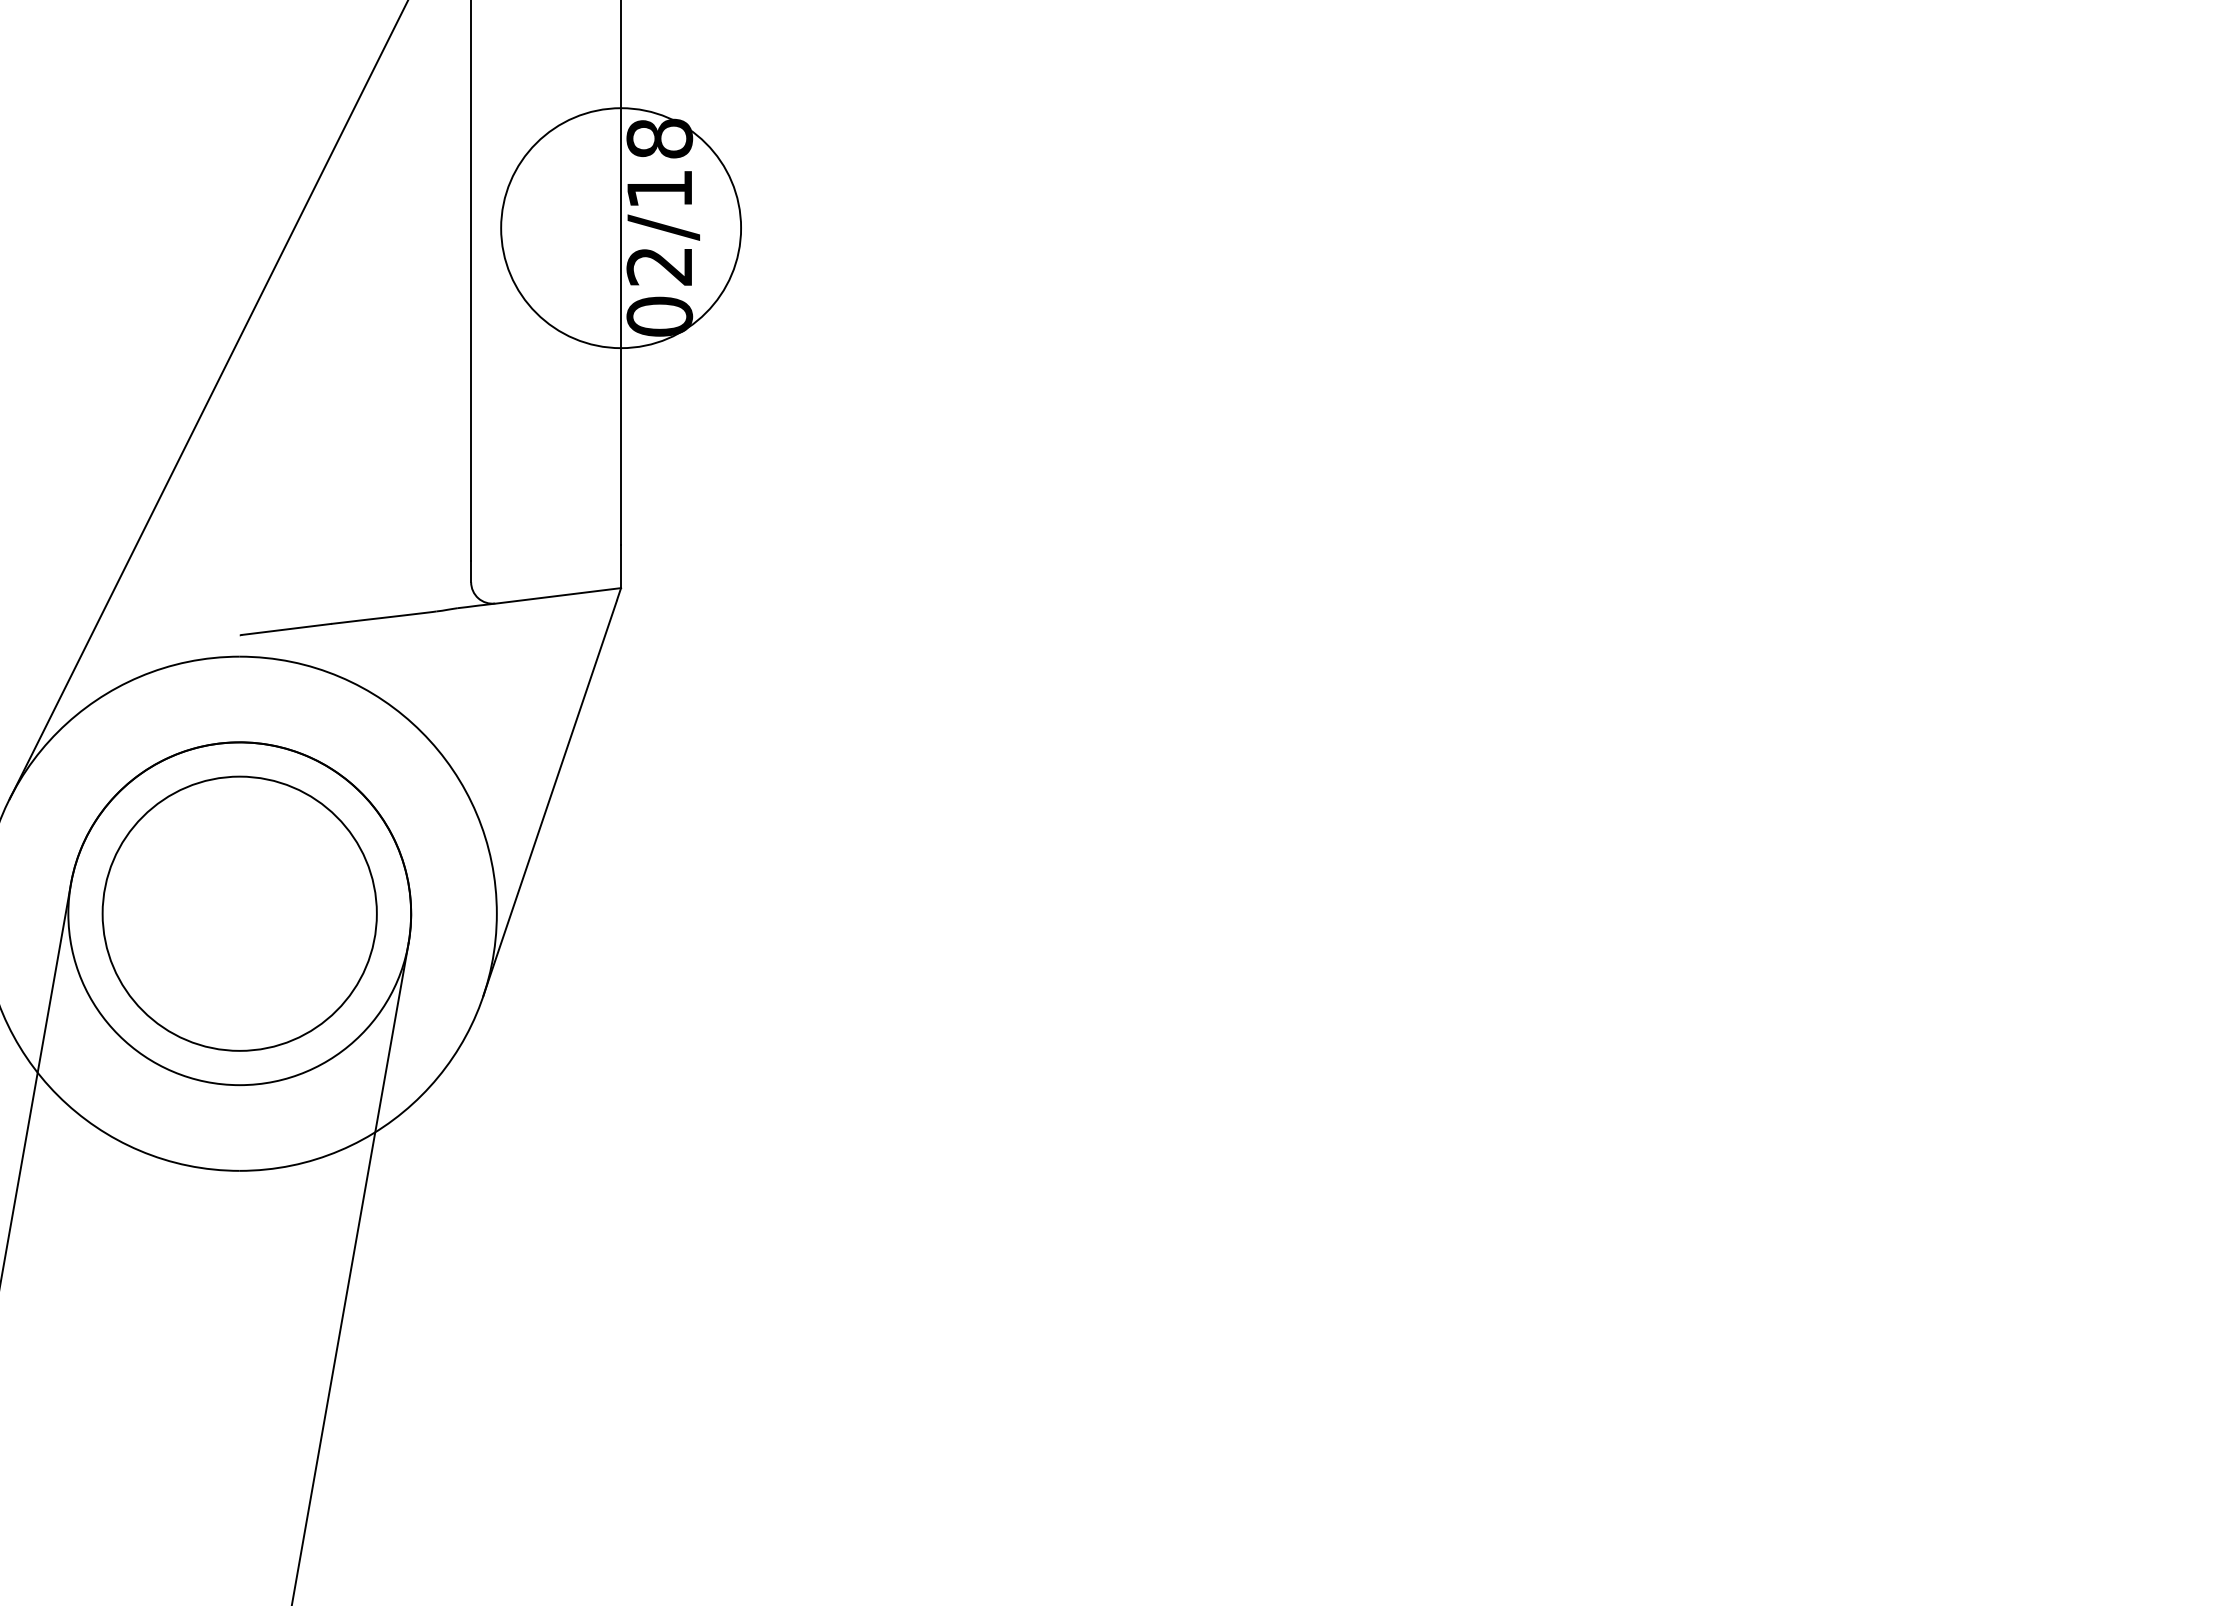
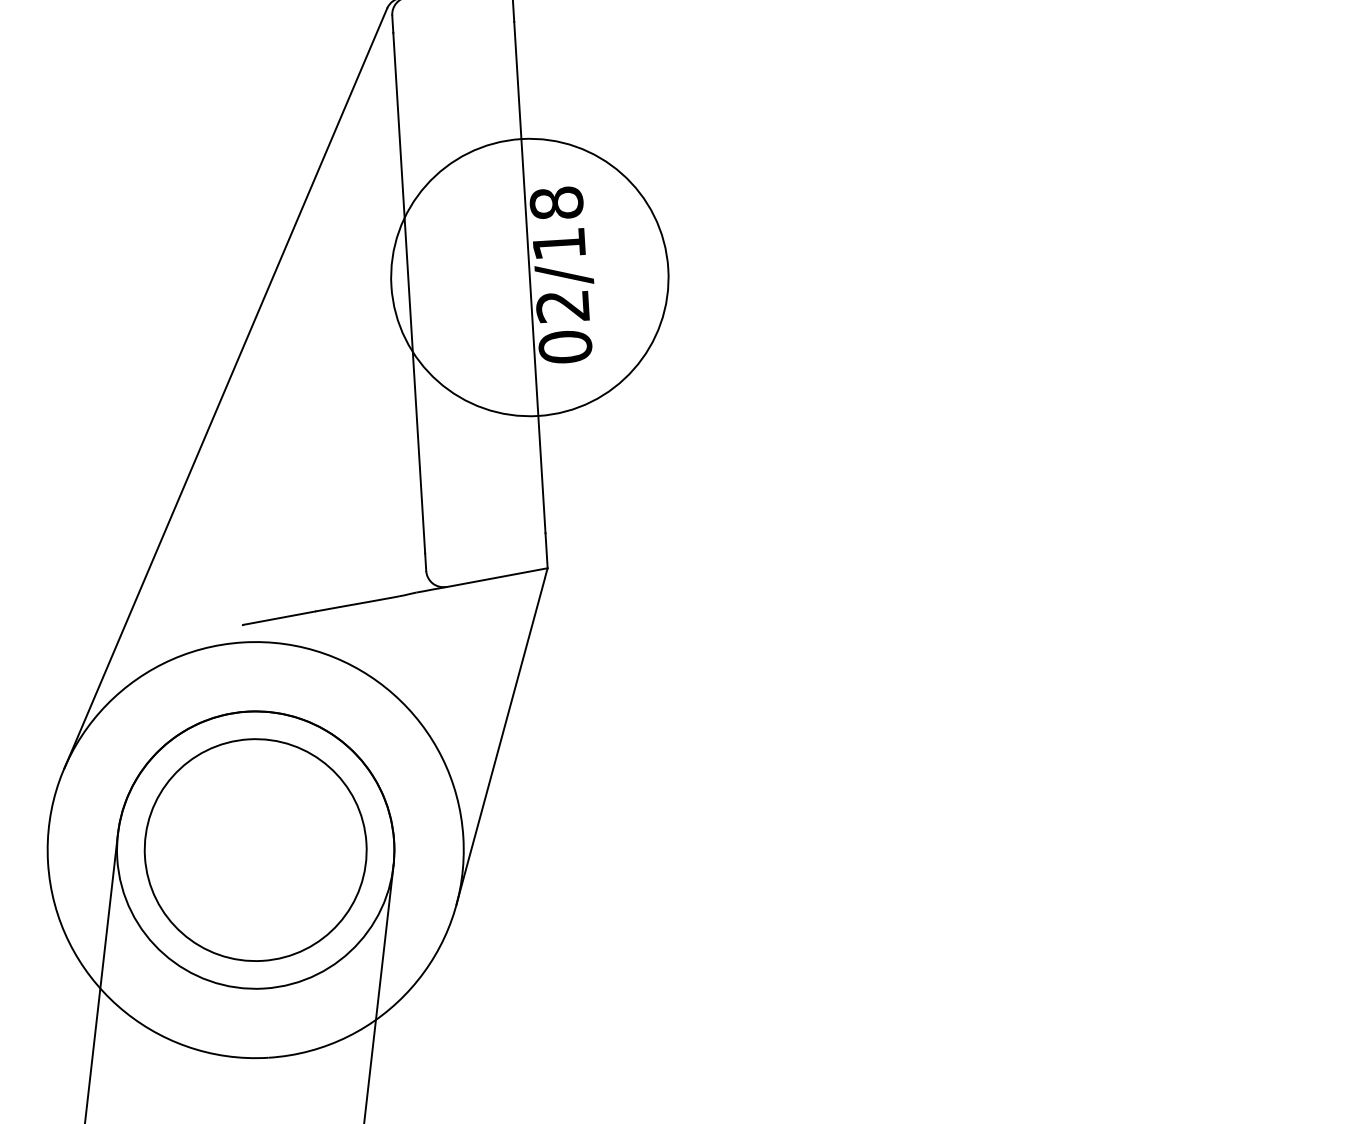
circle: (620, 227) -> (529, 277), size x1.43

